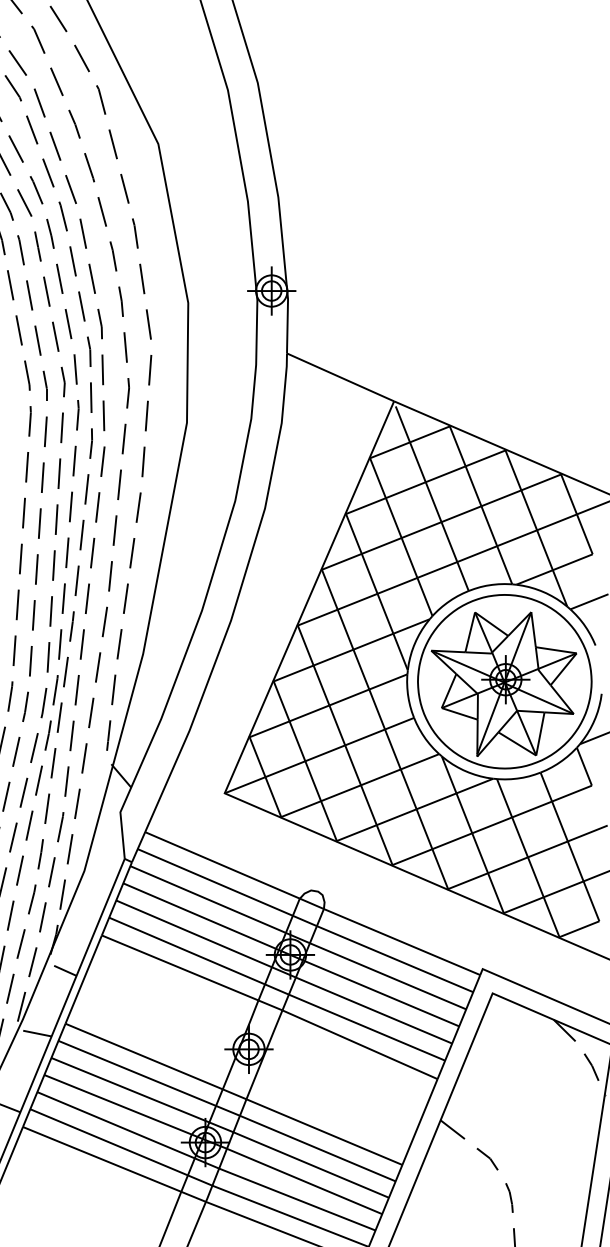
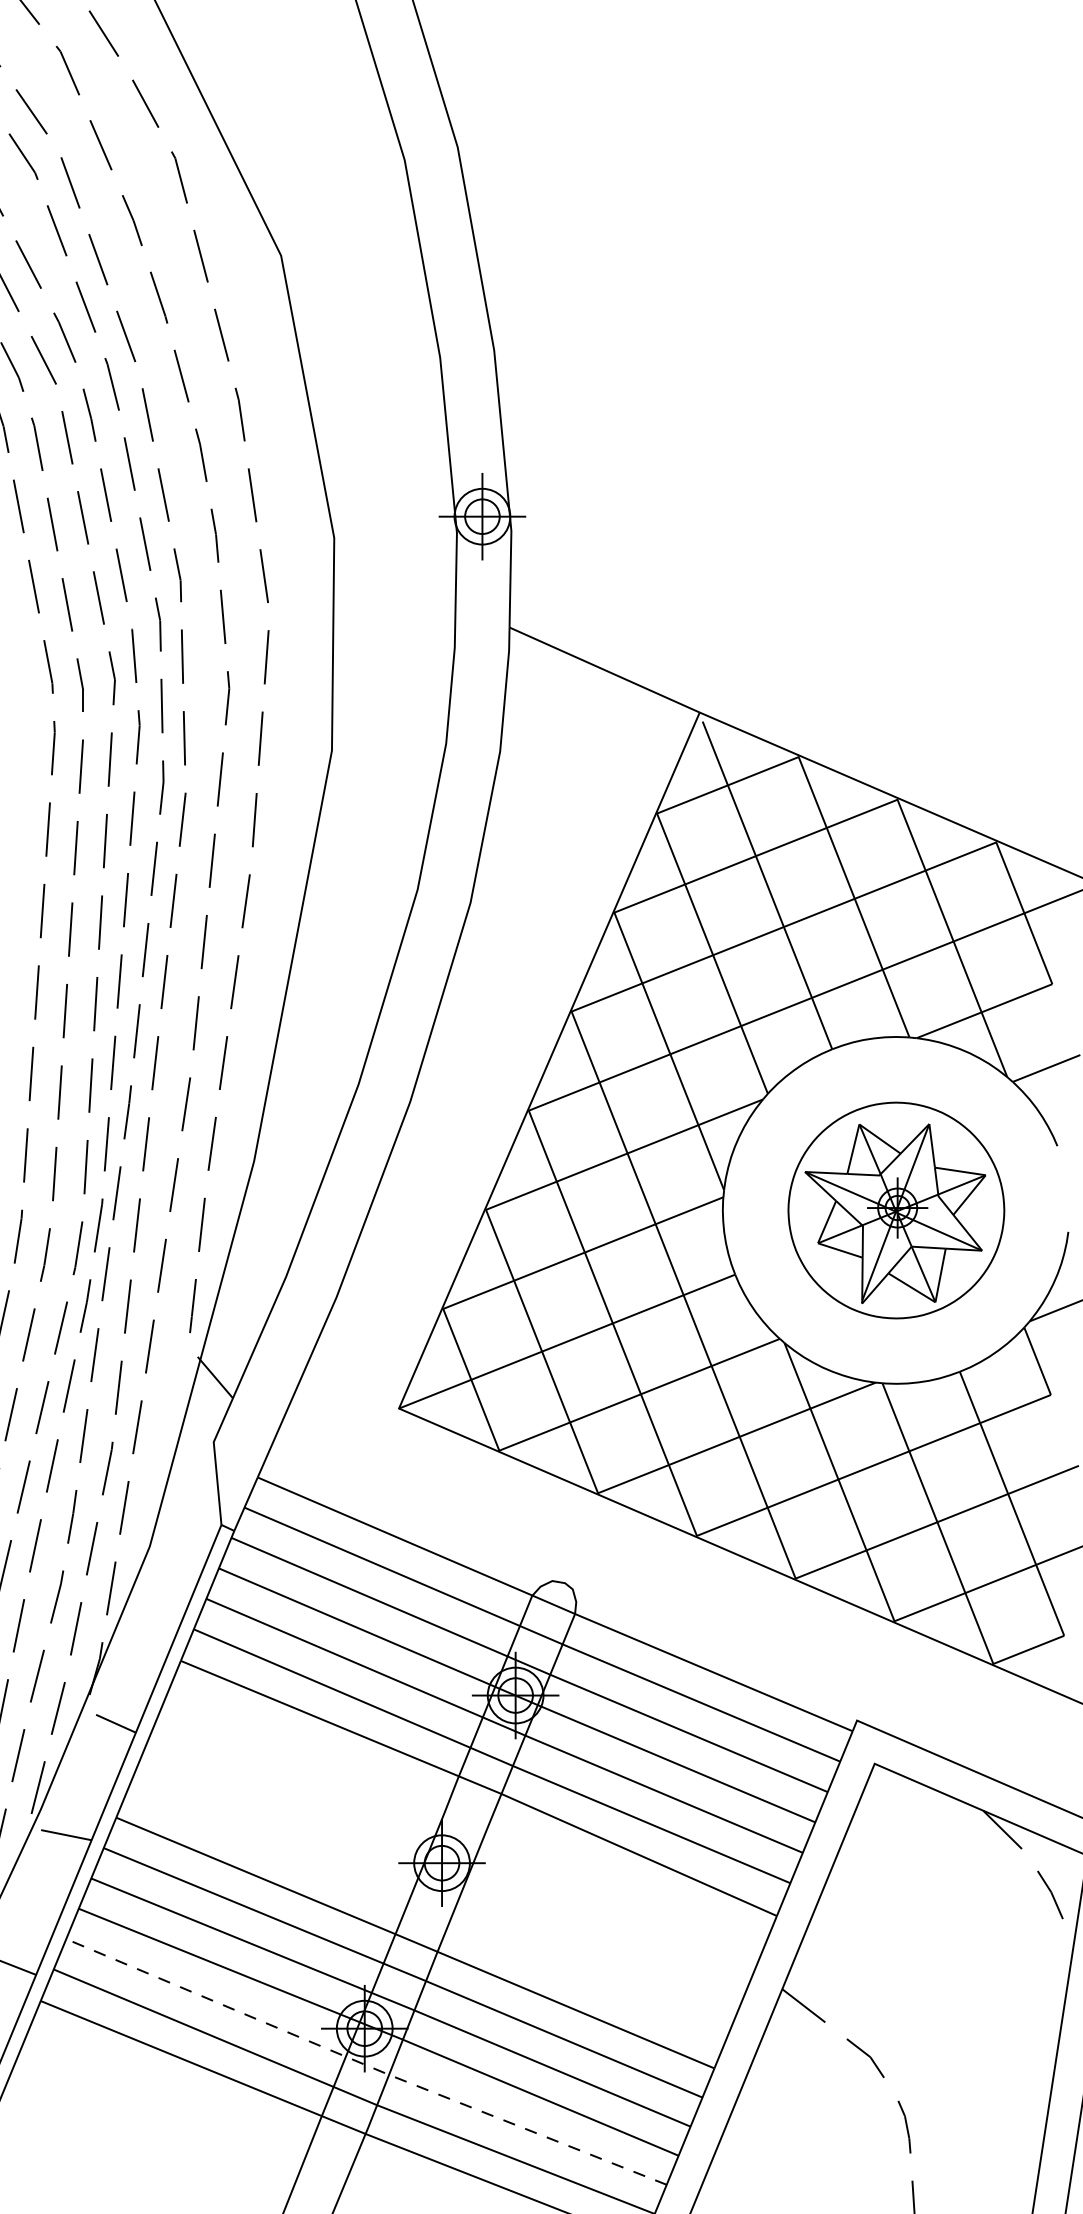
part: (504, 681) -> (895, 1209), size x0.7
line: (206, 1163) -> (366, 2065), solid -> dashed

